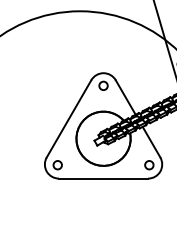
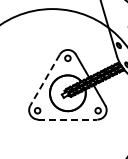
line: (68, 119) -> (44, 80), solid -> dashed
line: (104, 178) -> (68, 119), solid -> dashed

